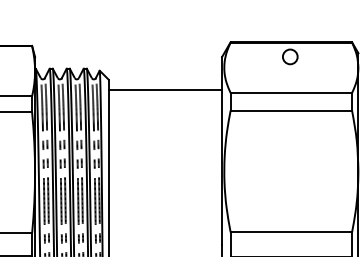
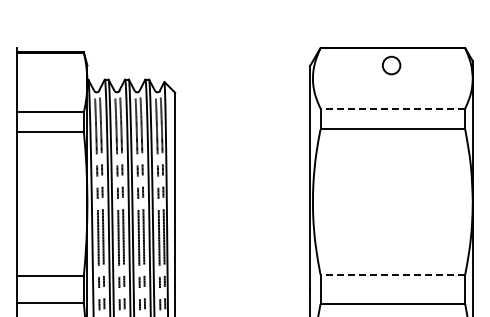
line: (165, 90) -> (242, 105), removed
line: (291, 92) -> (392, 108), solid -> dashed
line: (291, 232) -> (392, 274), solid -> dashed

